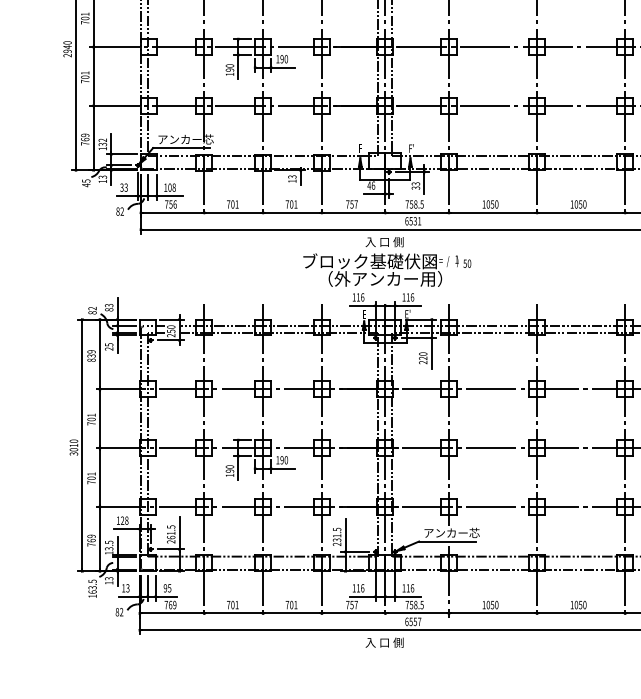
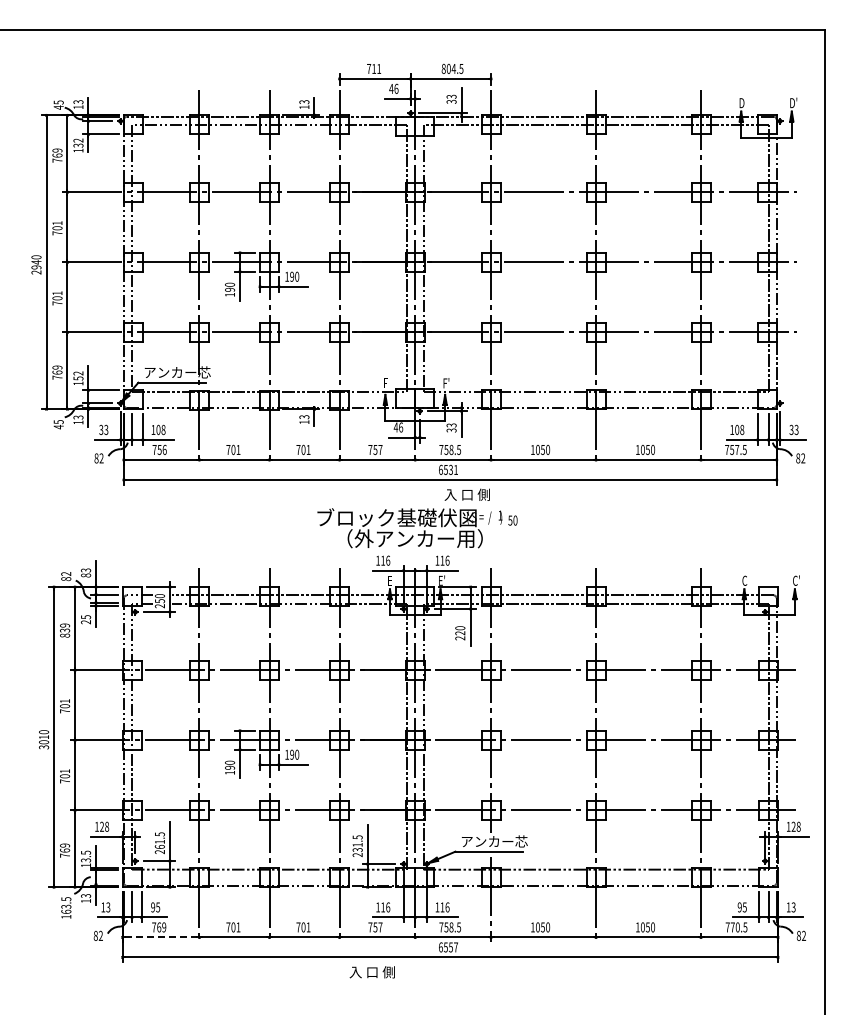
text: (101, 144) -> (76, 378), 132 -> 152
text: (383, 241) -> (466, 494), moved
line: (172, 613) -> (161, 937), solid -> dashed
text: (383, 642) -> (371, 972), moved

